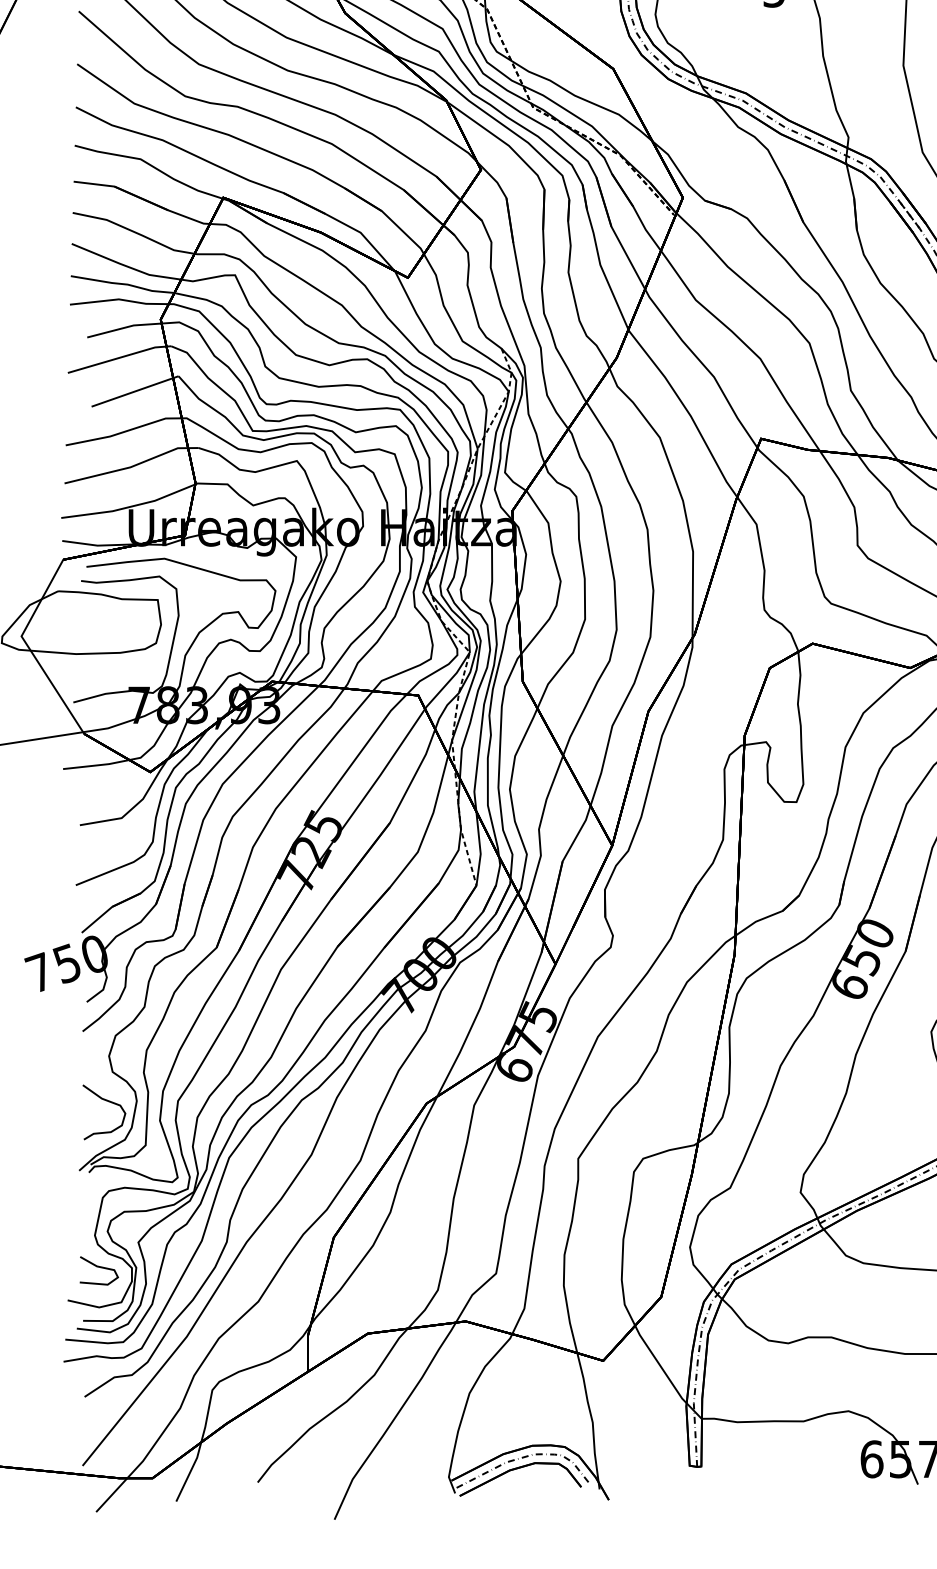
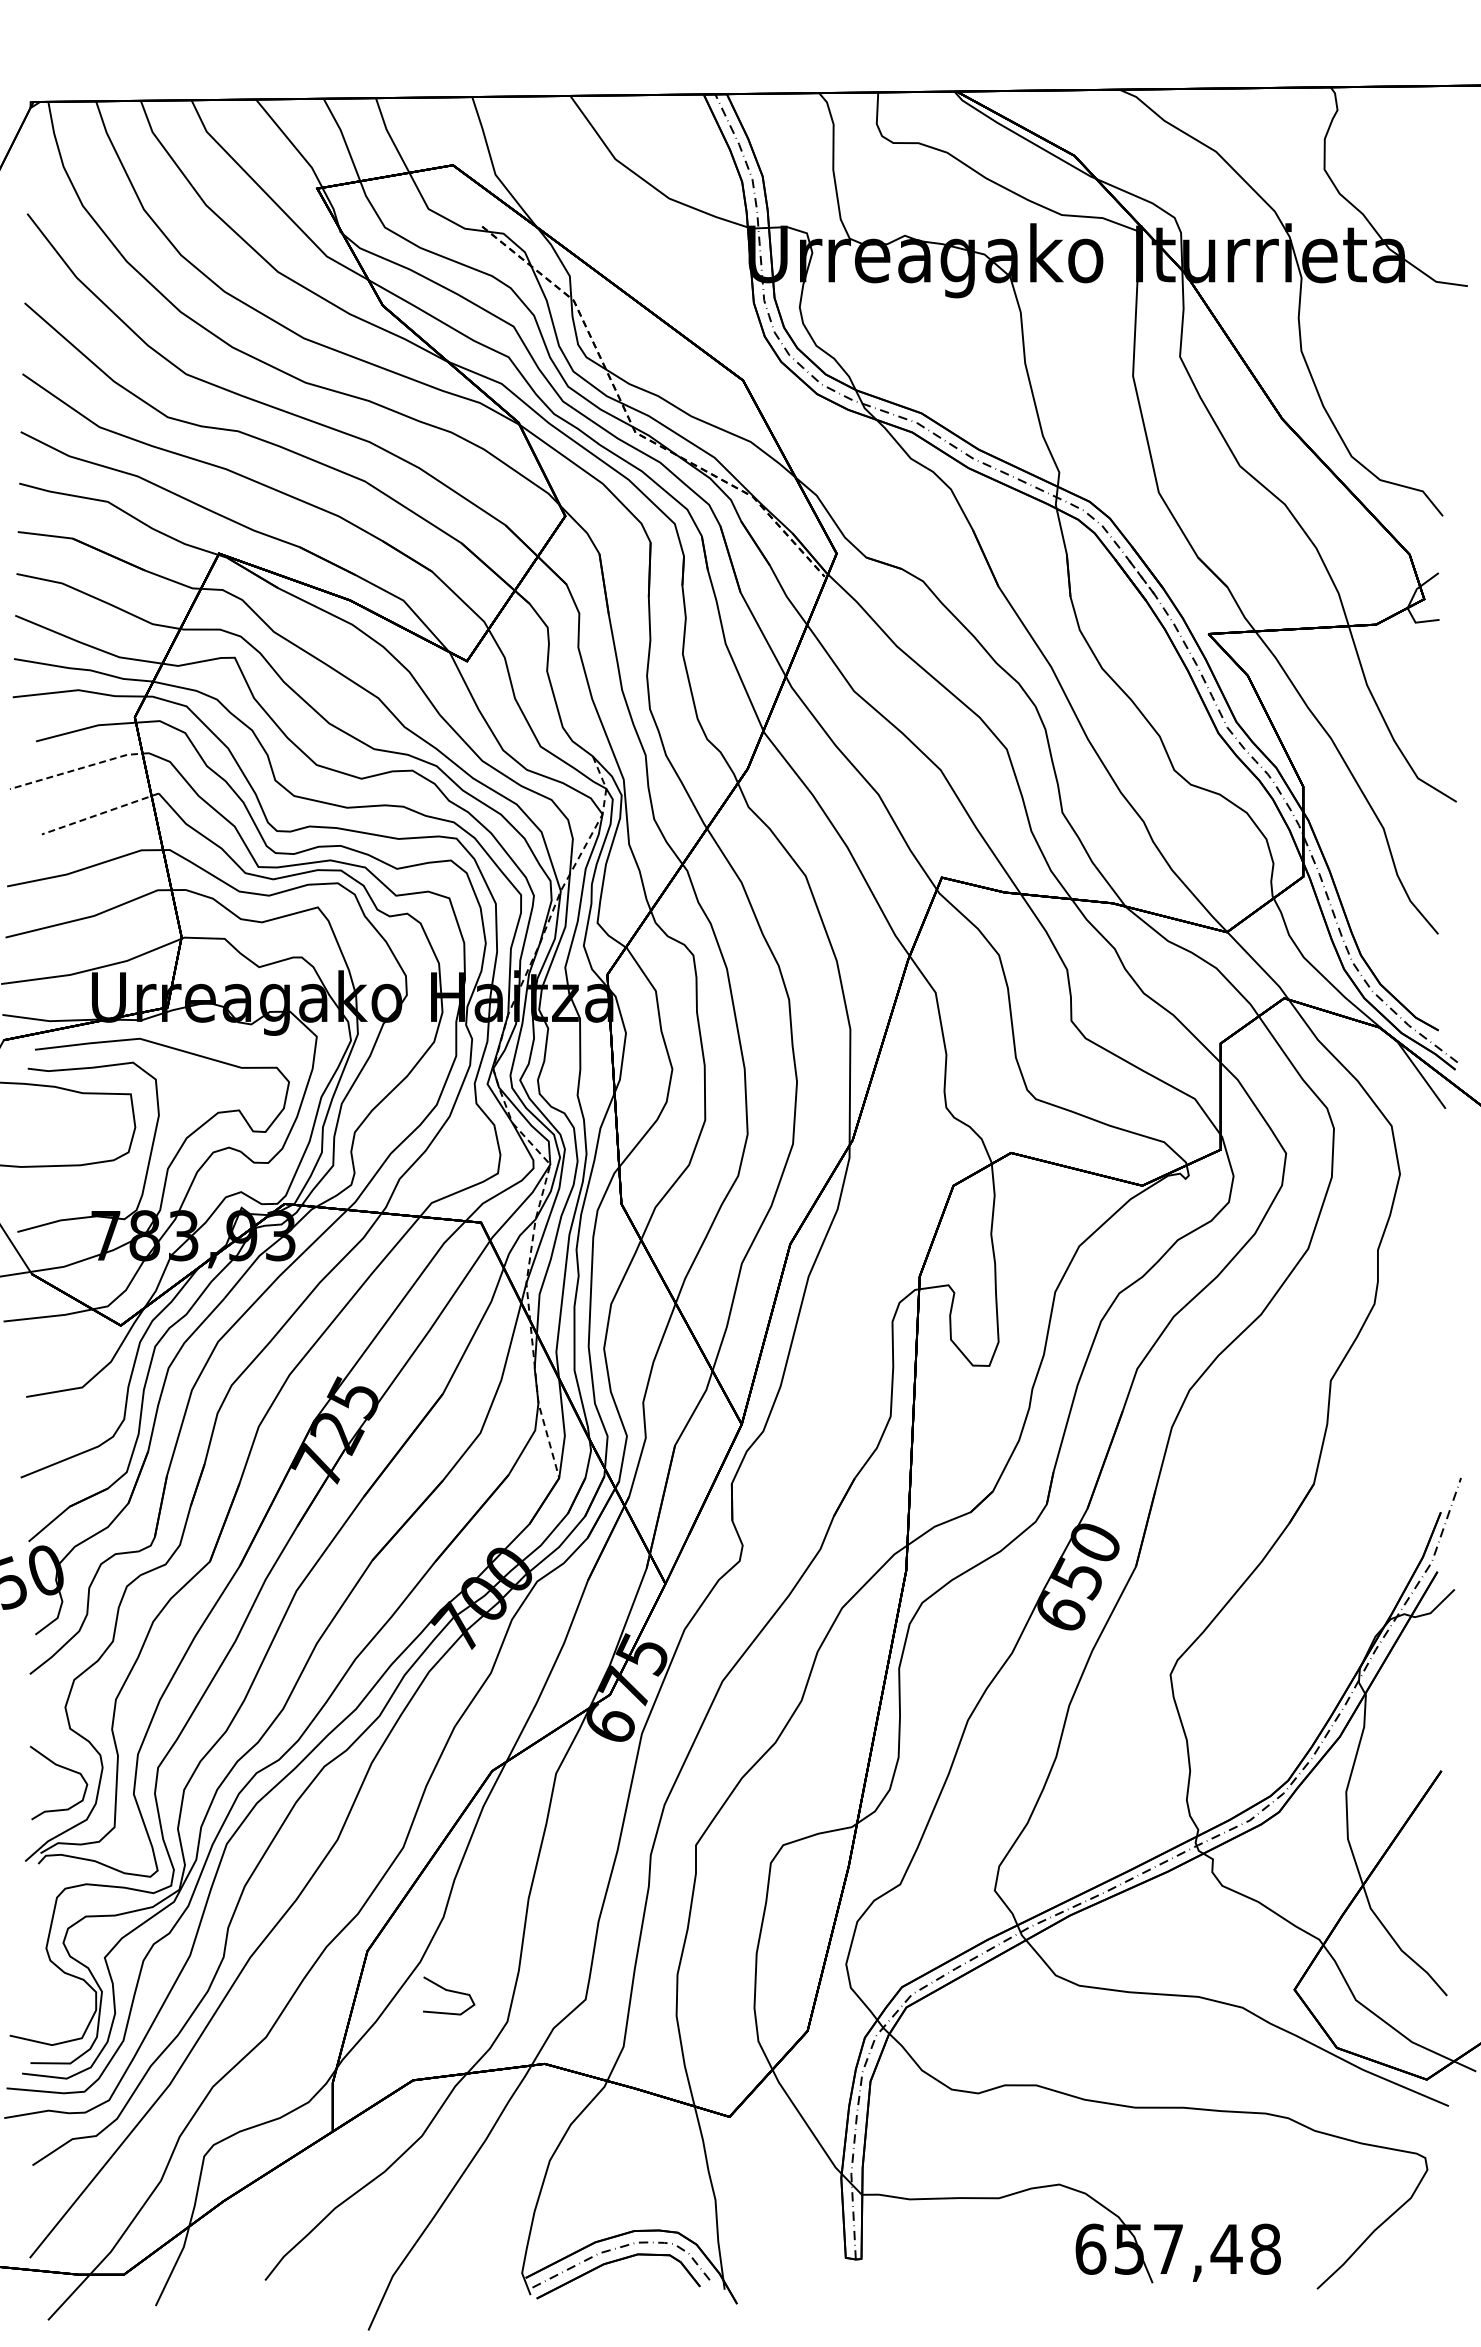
line: (119, 357) -> (79, 768), solid -> dashed
line: (135, 391) -> (100, 813), solid -> dashed
curve: (99, 1267) -> (449, 1991), moved

